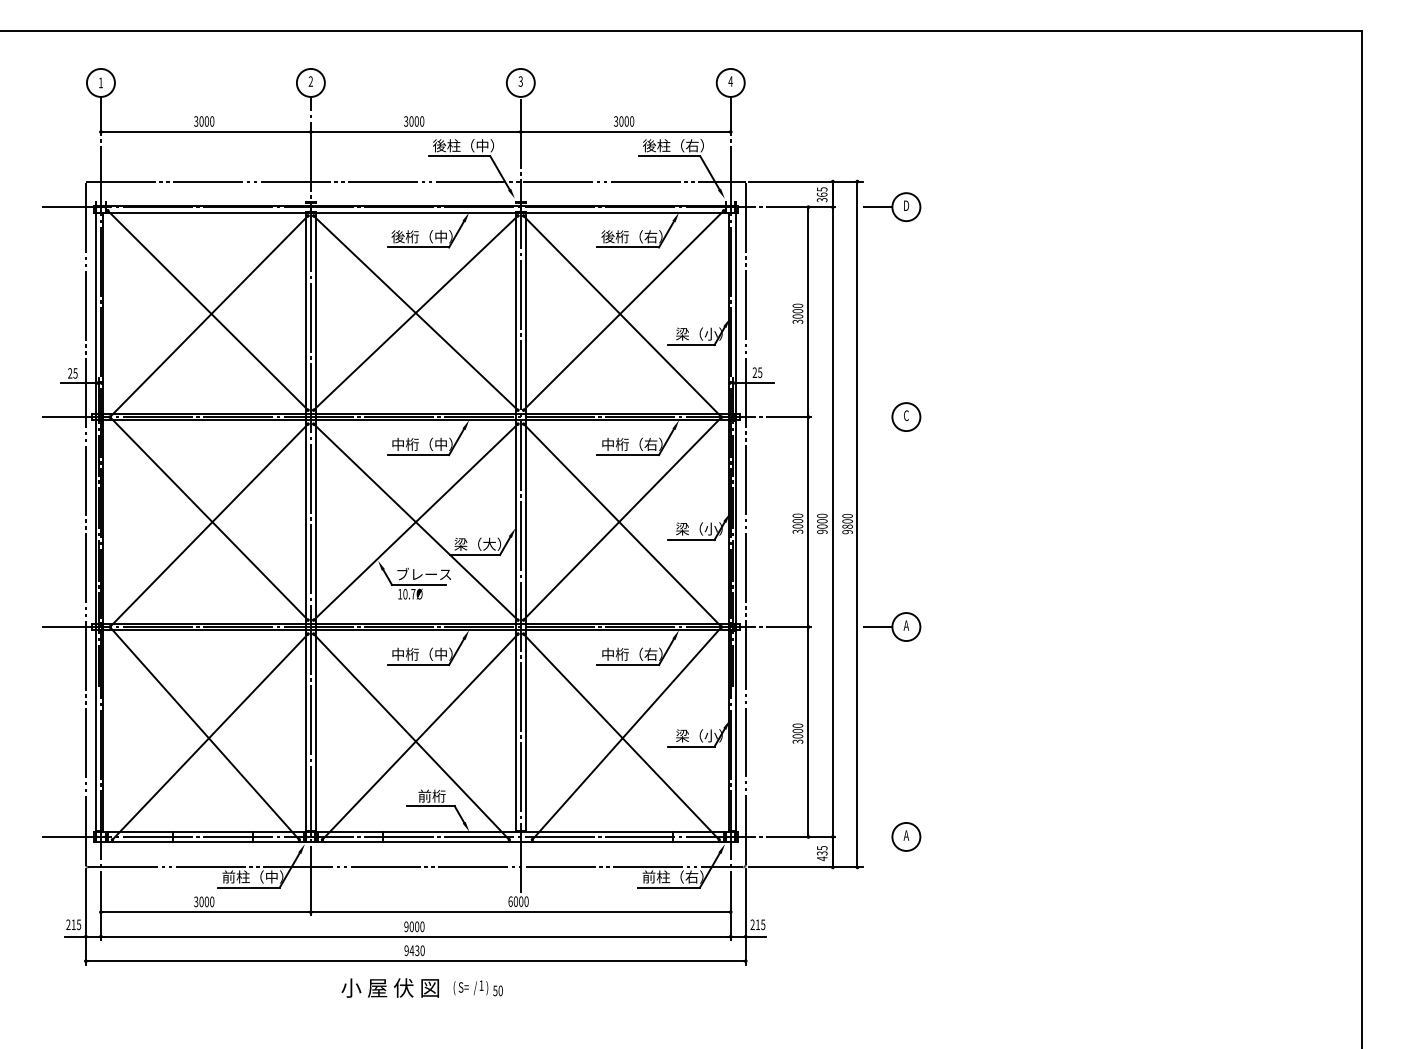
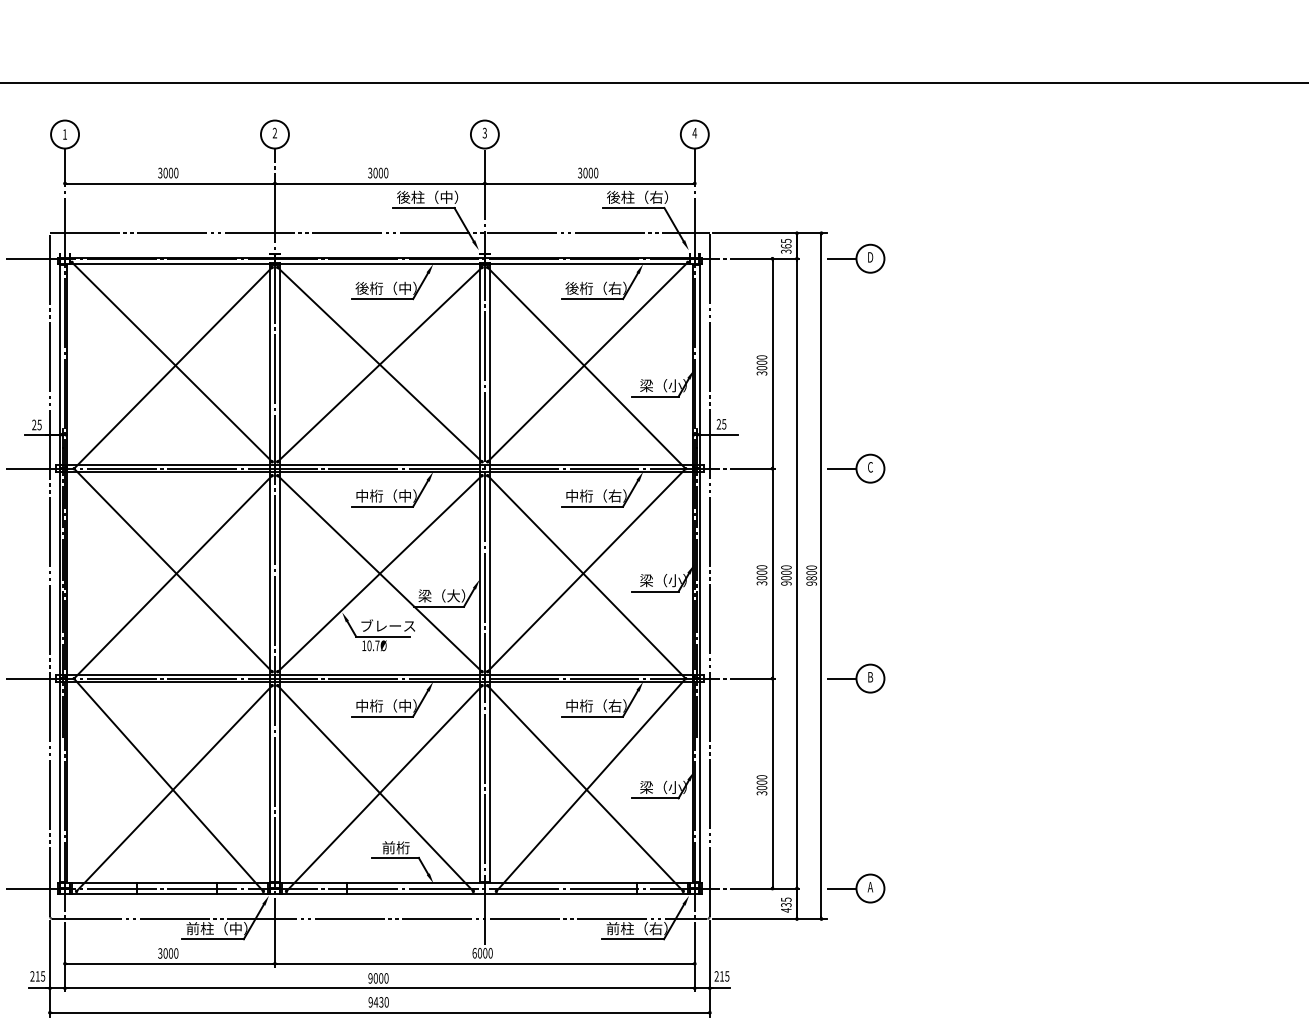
line: (877, 417) -> (841, 469), added
text: (906, 625) -> (870, 677), A -> B
line: (877, 836) -> (841, 888), added

